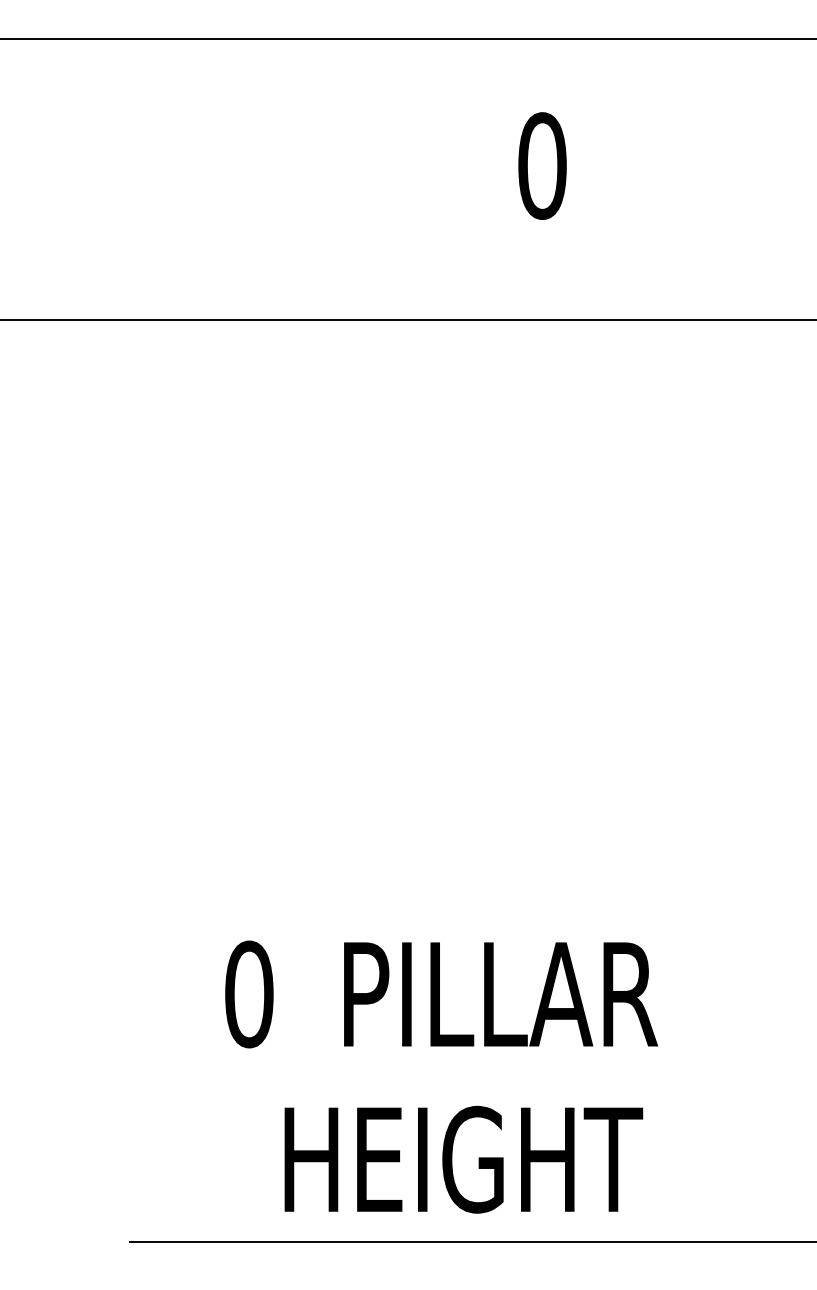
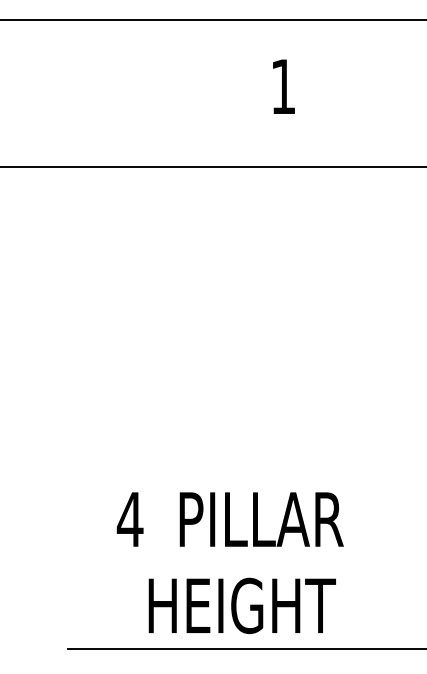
text: (542, 165) -> (283, 86), 0 -> 1
text: (247, 994) -> (129, 519), 0 -> 4

